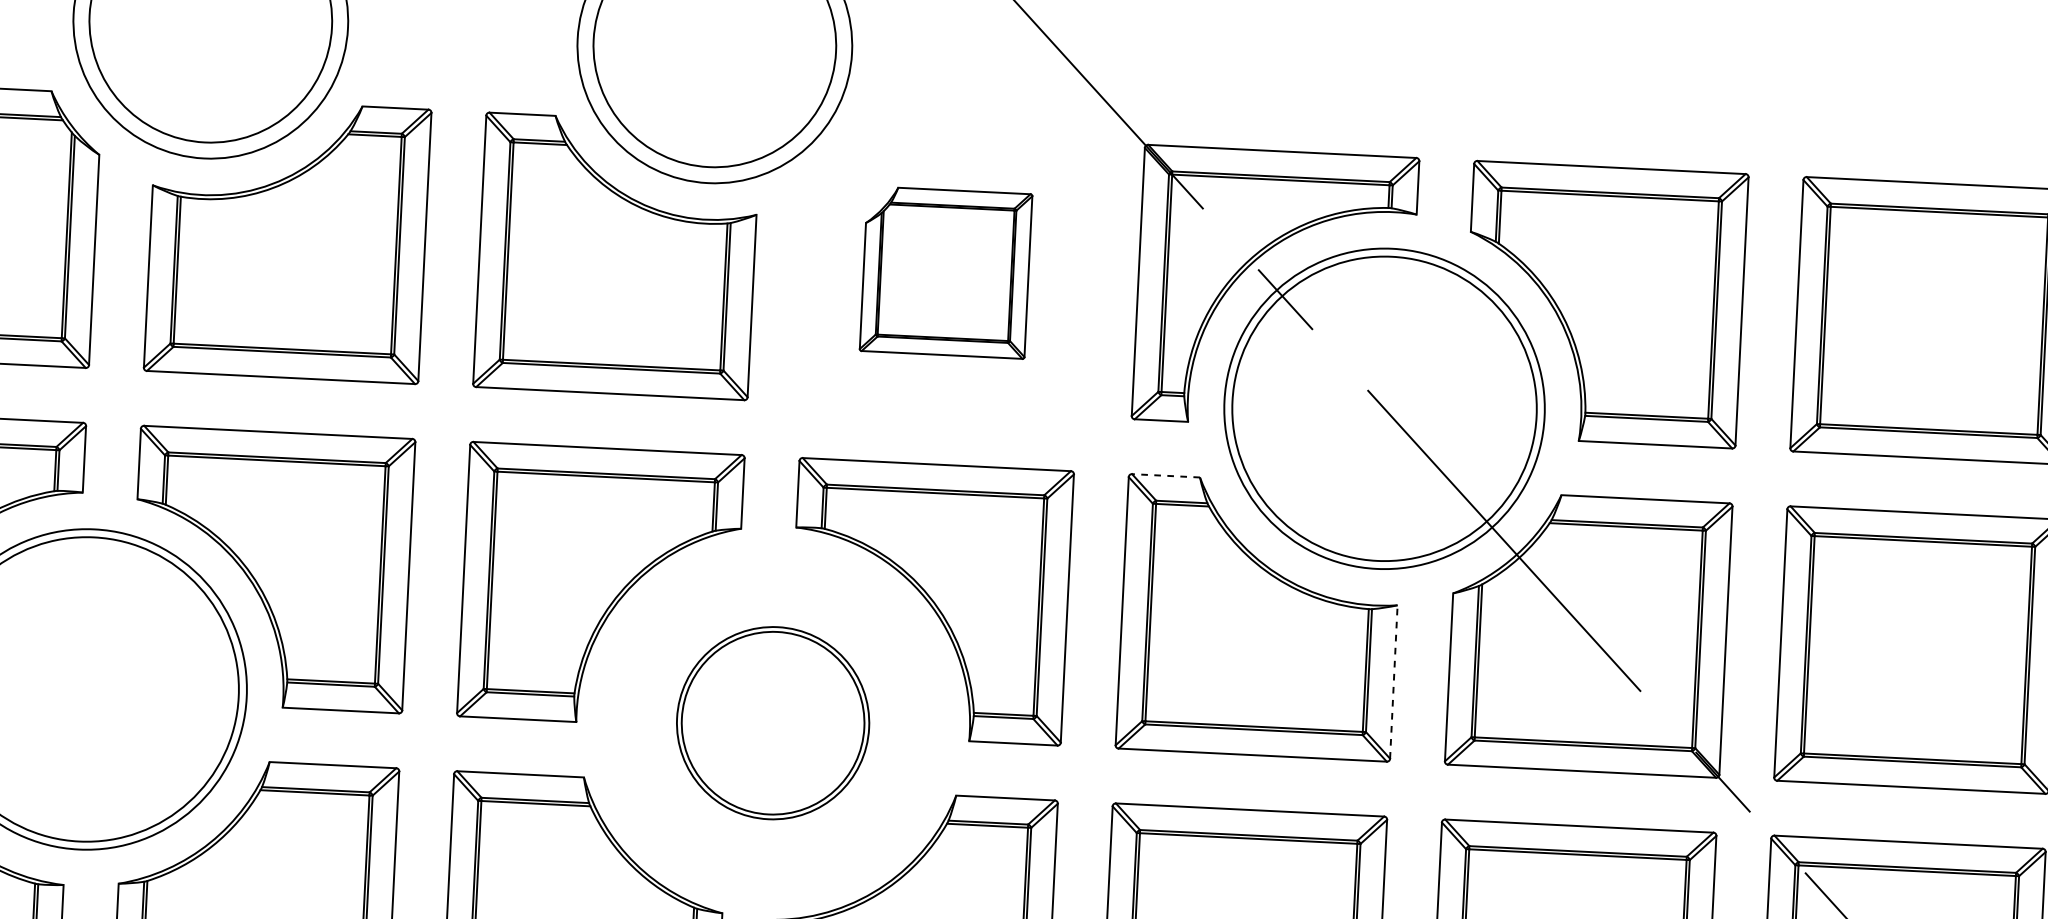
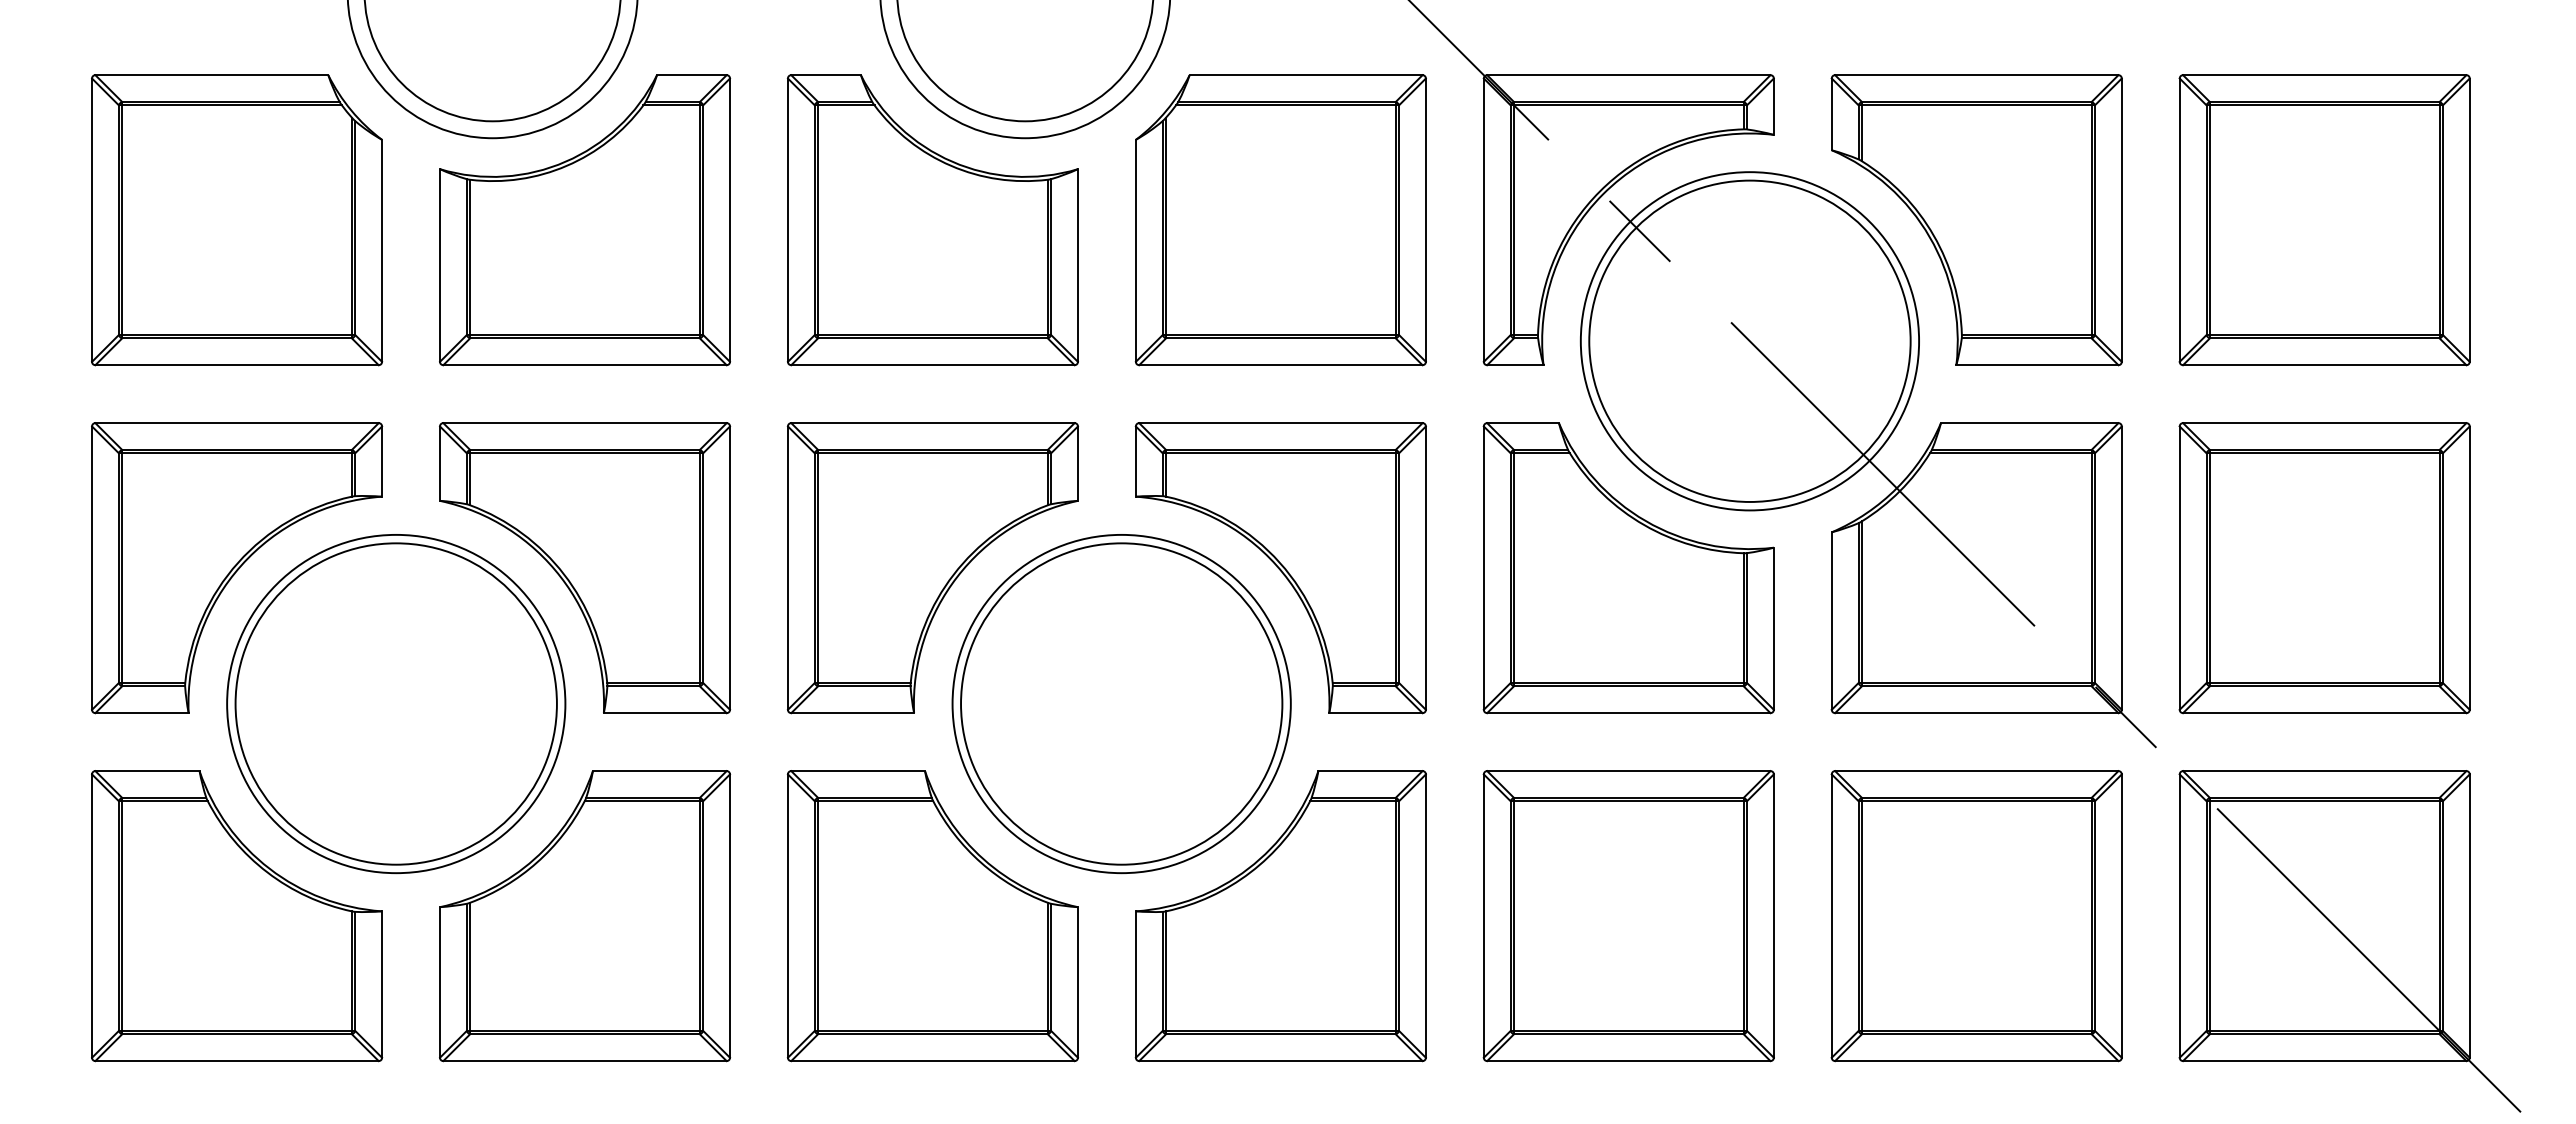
part: (945, 272) -> (1280, 220), size x1.67
line: (1166, 476) -> (1523, 423), dashed -> solid
line: (1393, 681) -> (1773, 628), dashed -> solid
part: (772, 723) -> (1121, 704), size x1.67

